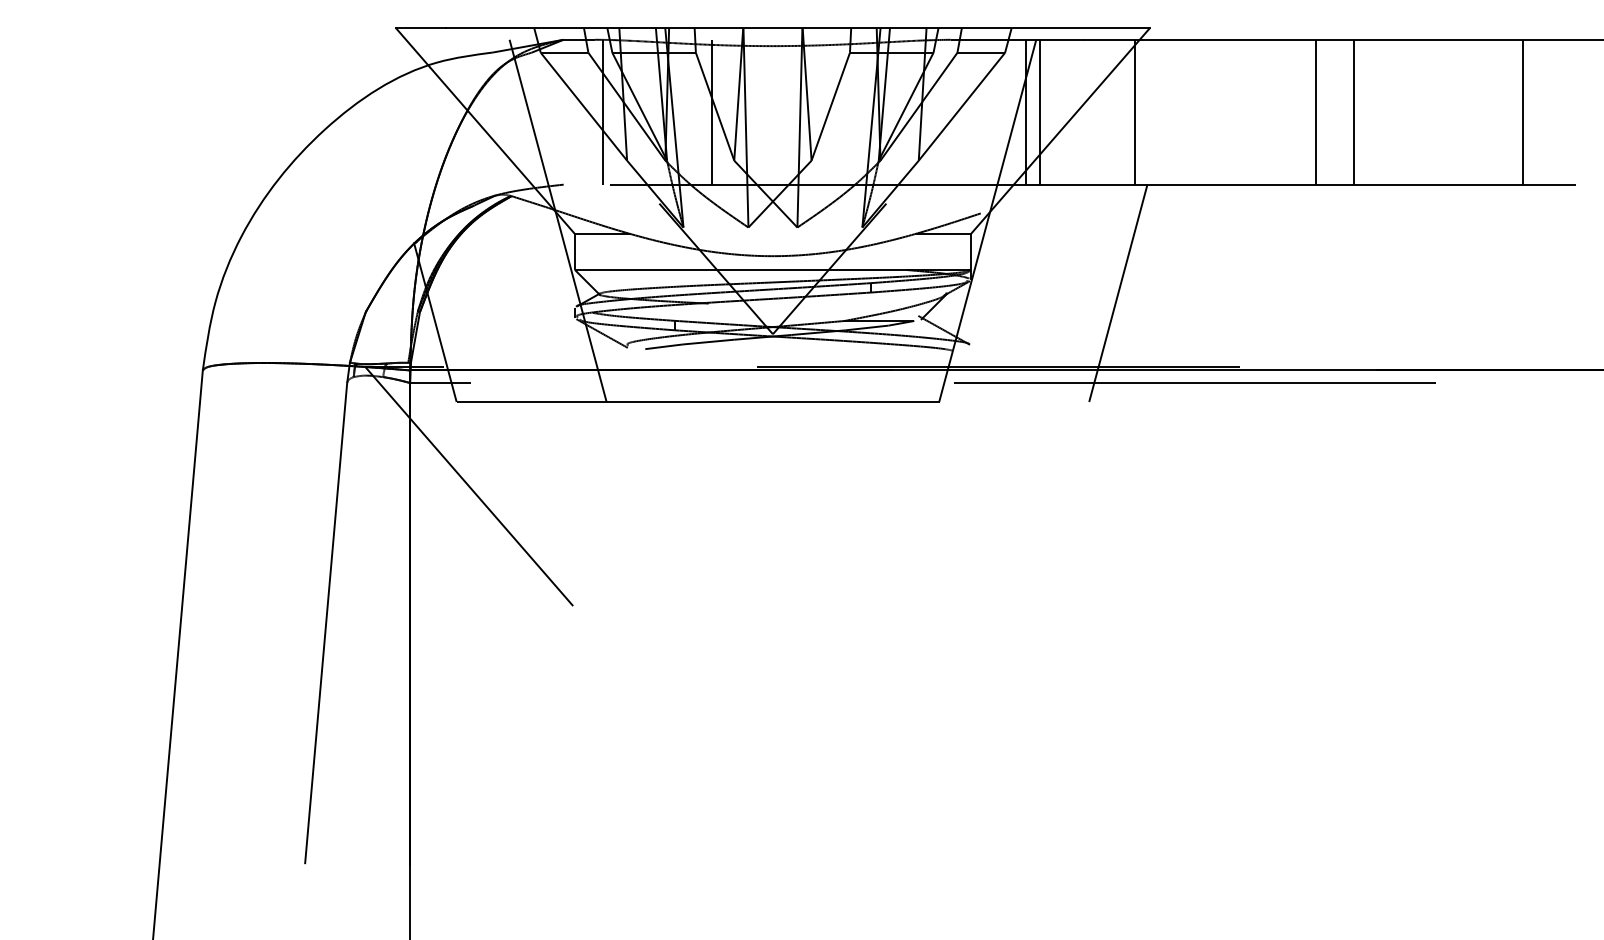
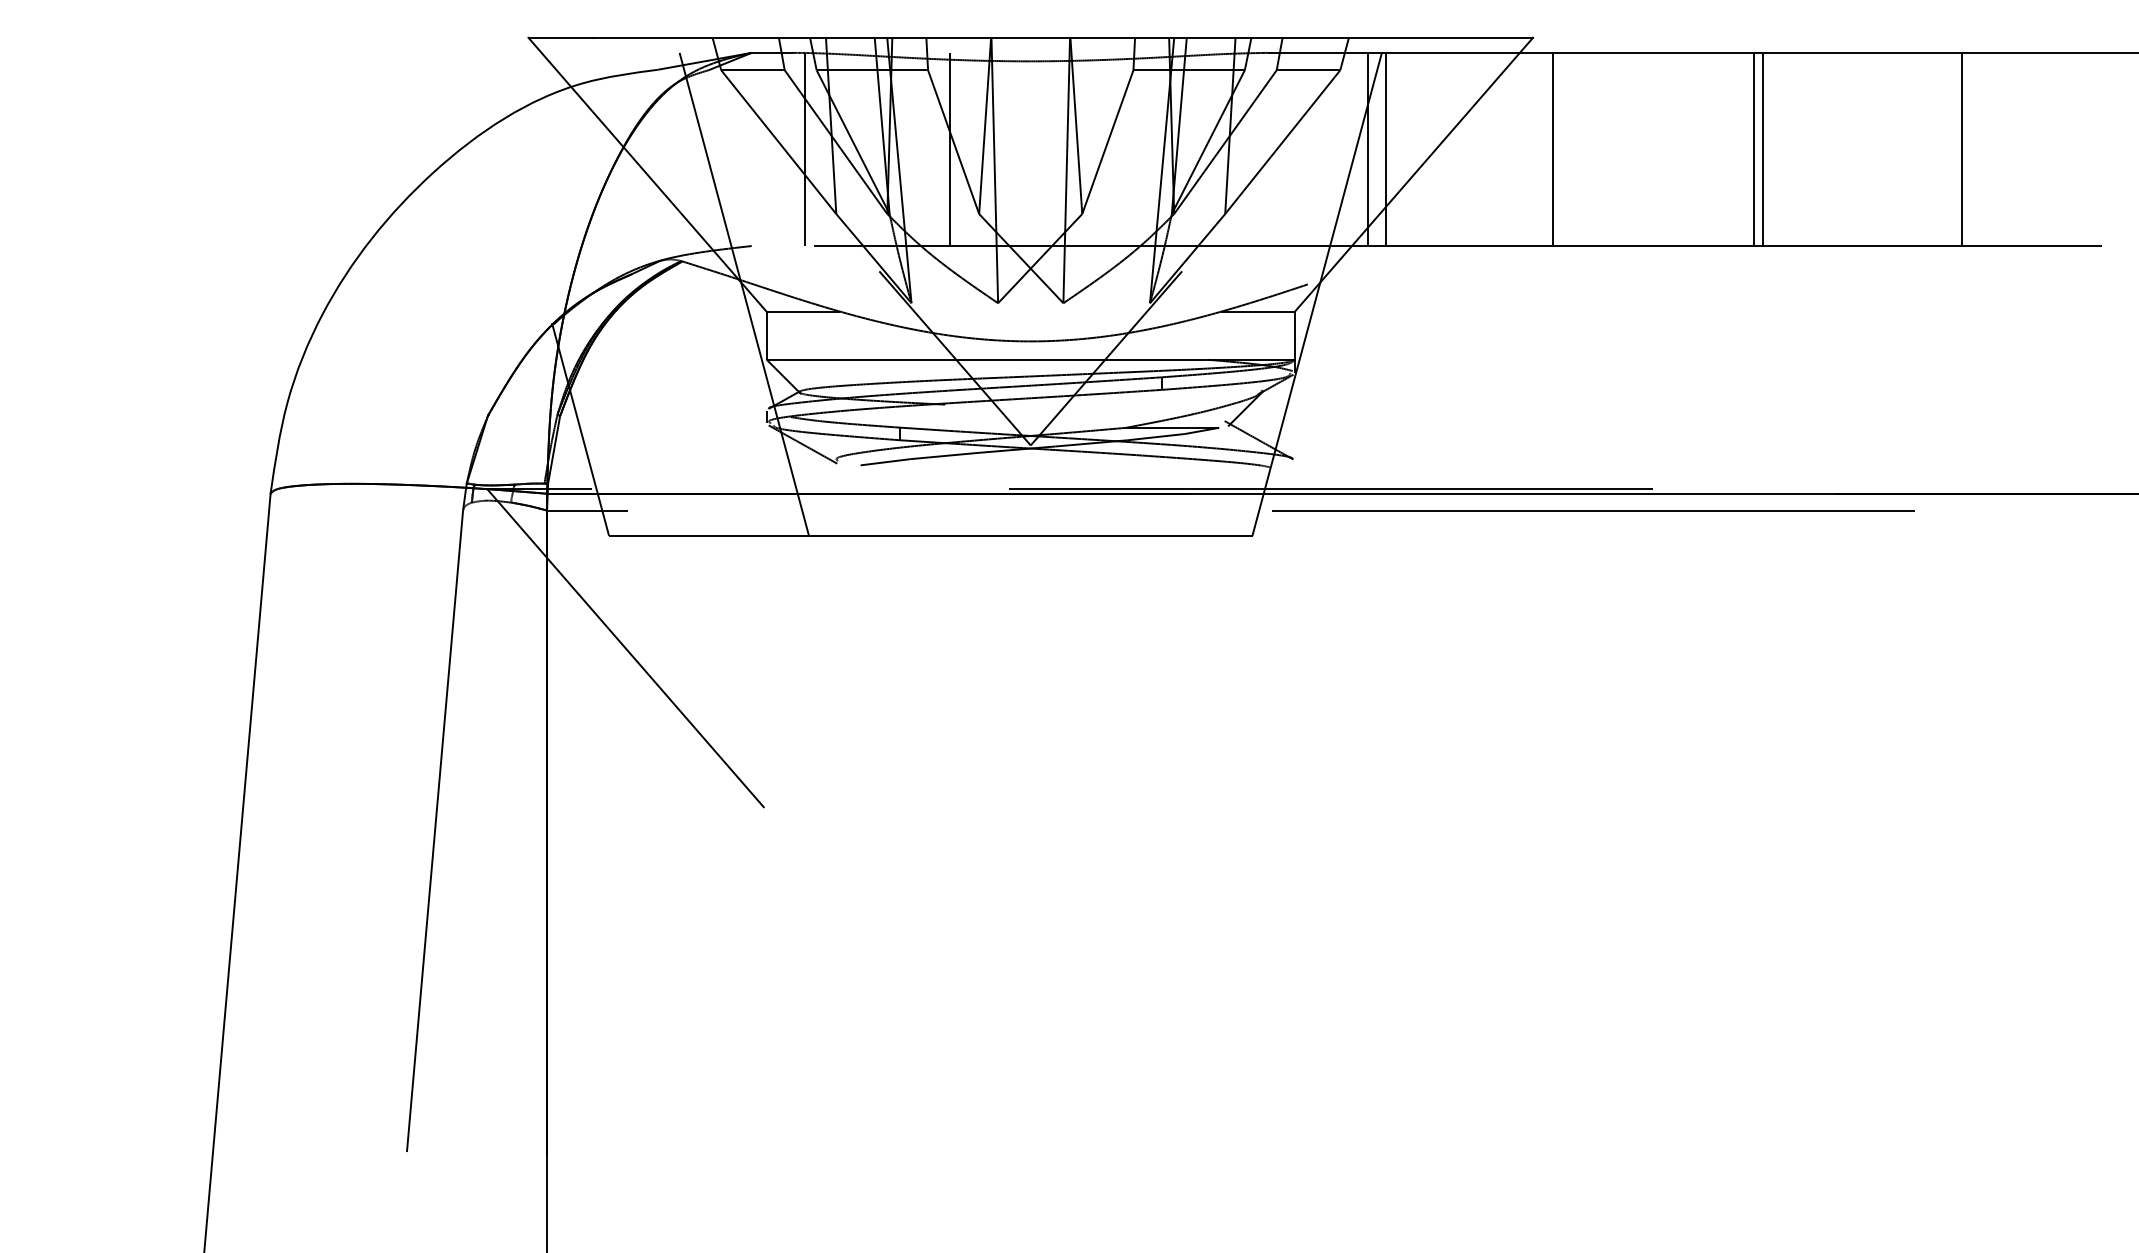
line: (1134, 112) -> (1552, 149), moved
line: (1354, 112) -> (1762, 149), moved
line: (1522, 112) -> (1962, 149), moved
line: (1118, 293) -> (1491, 390), removed

